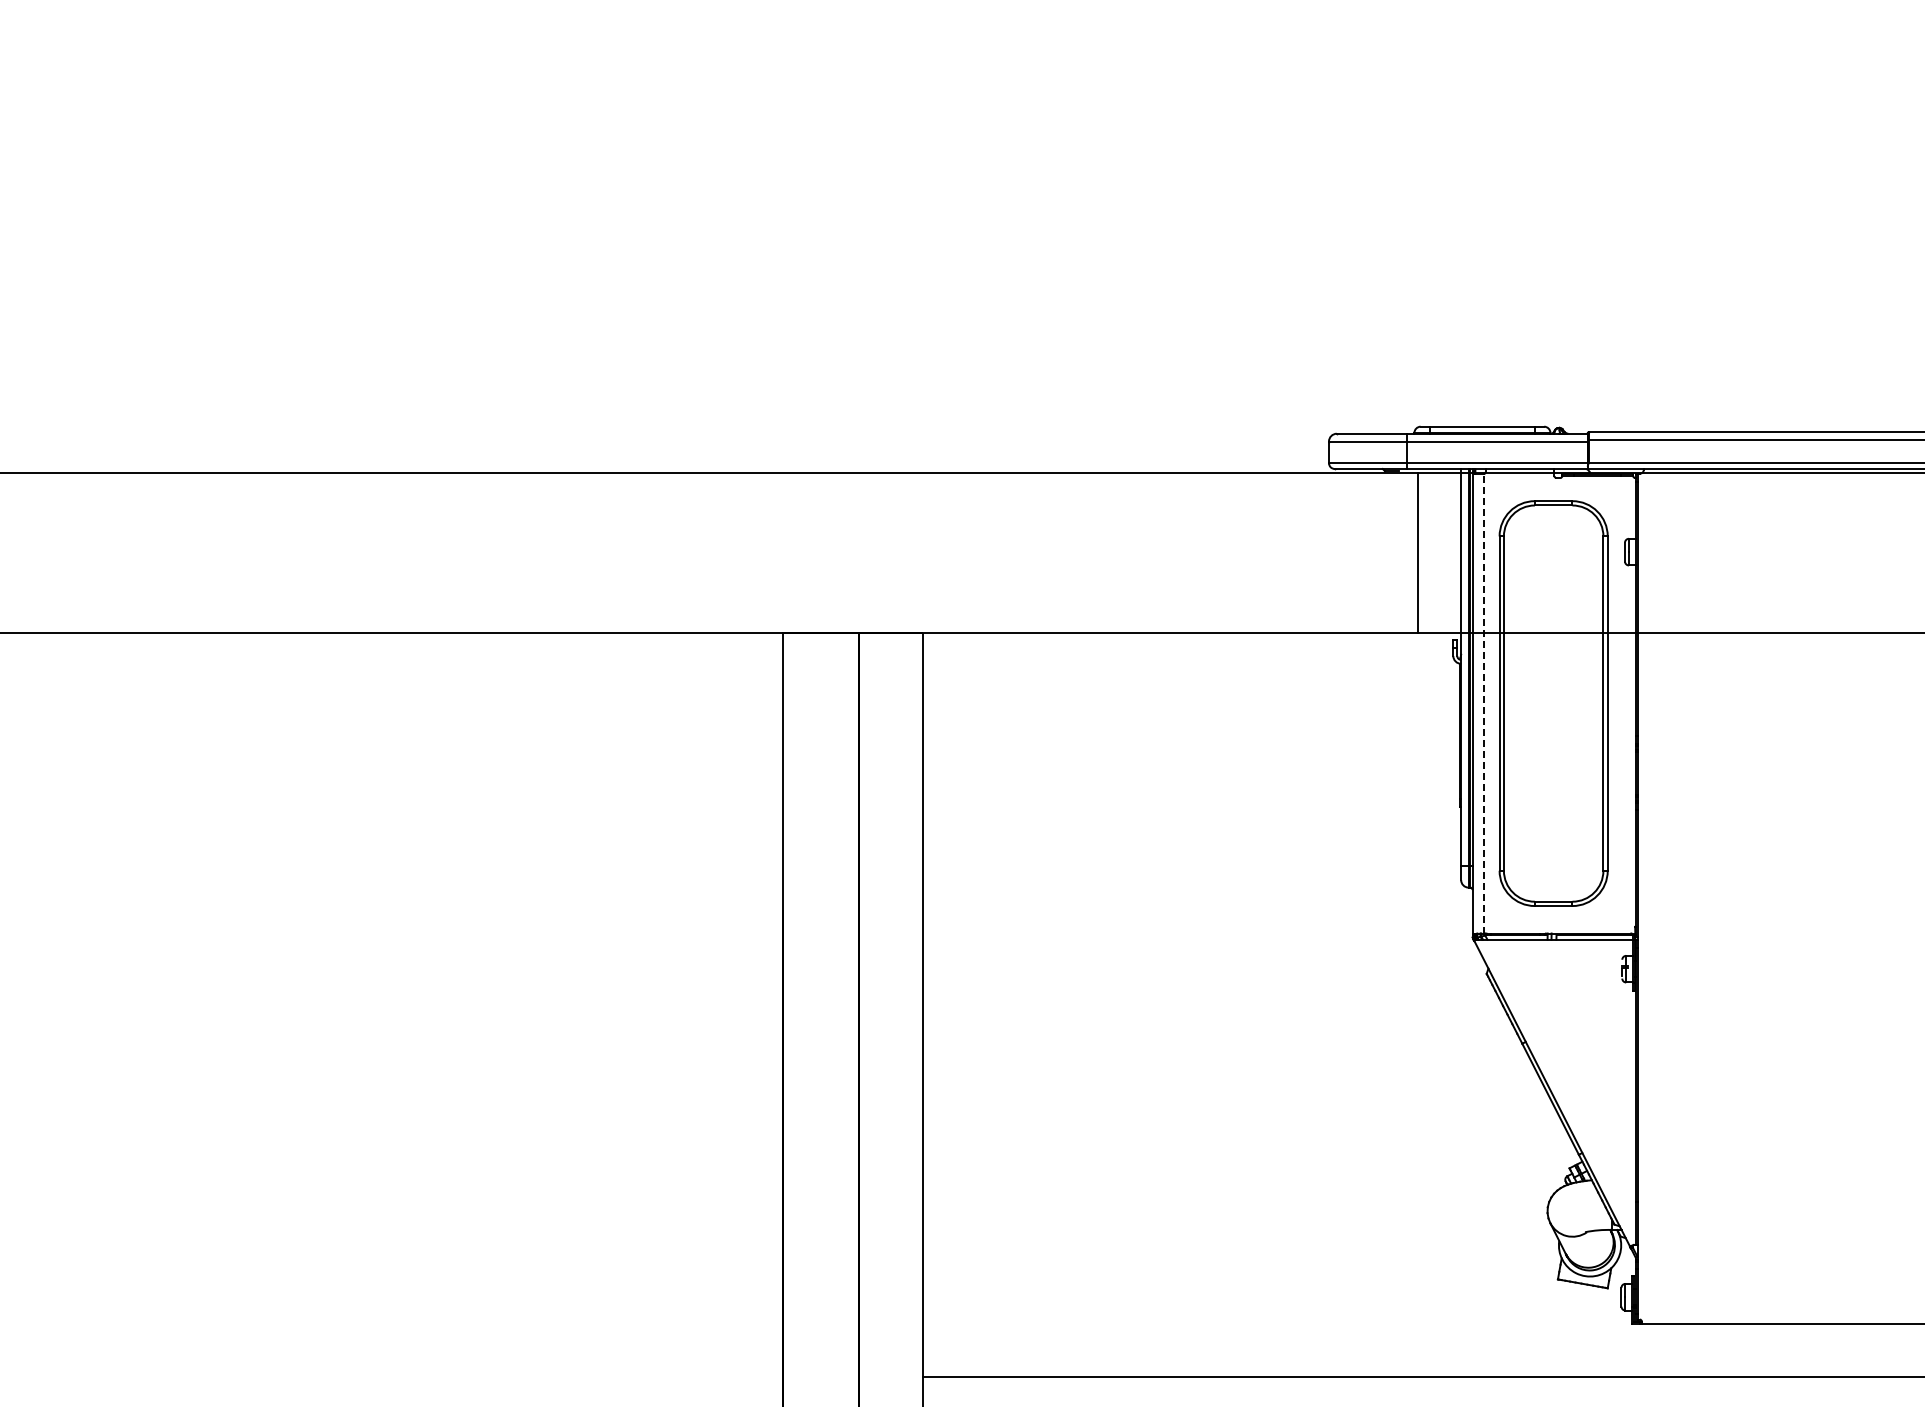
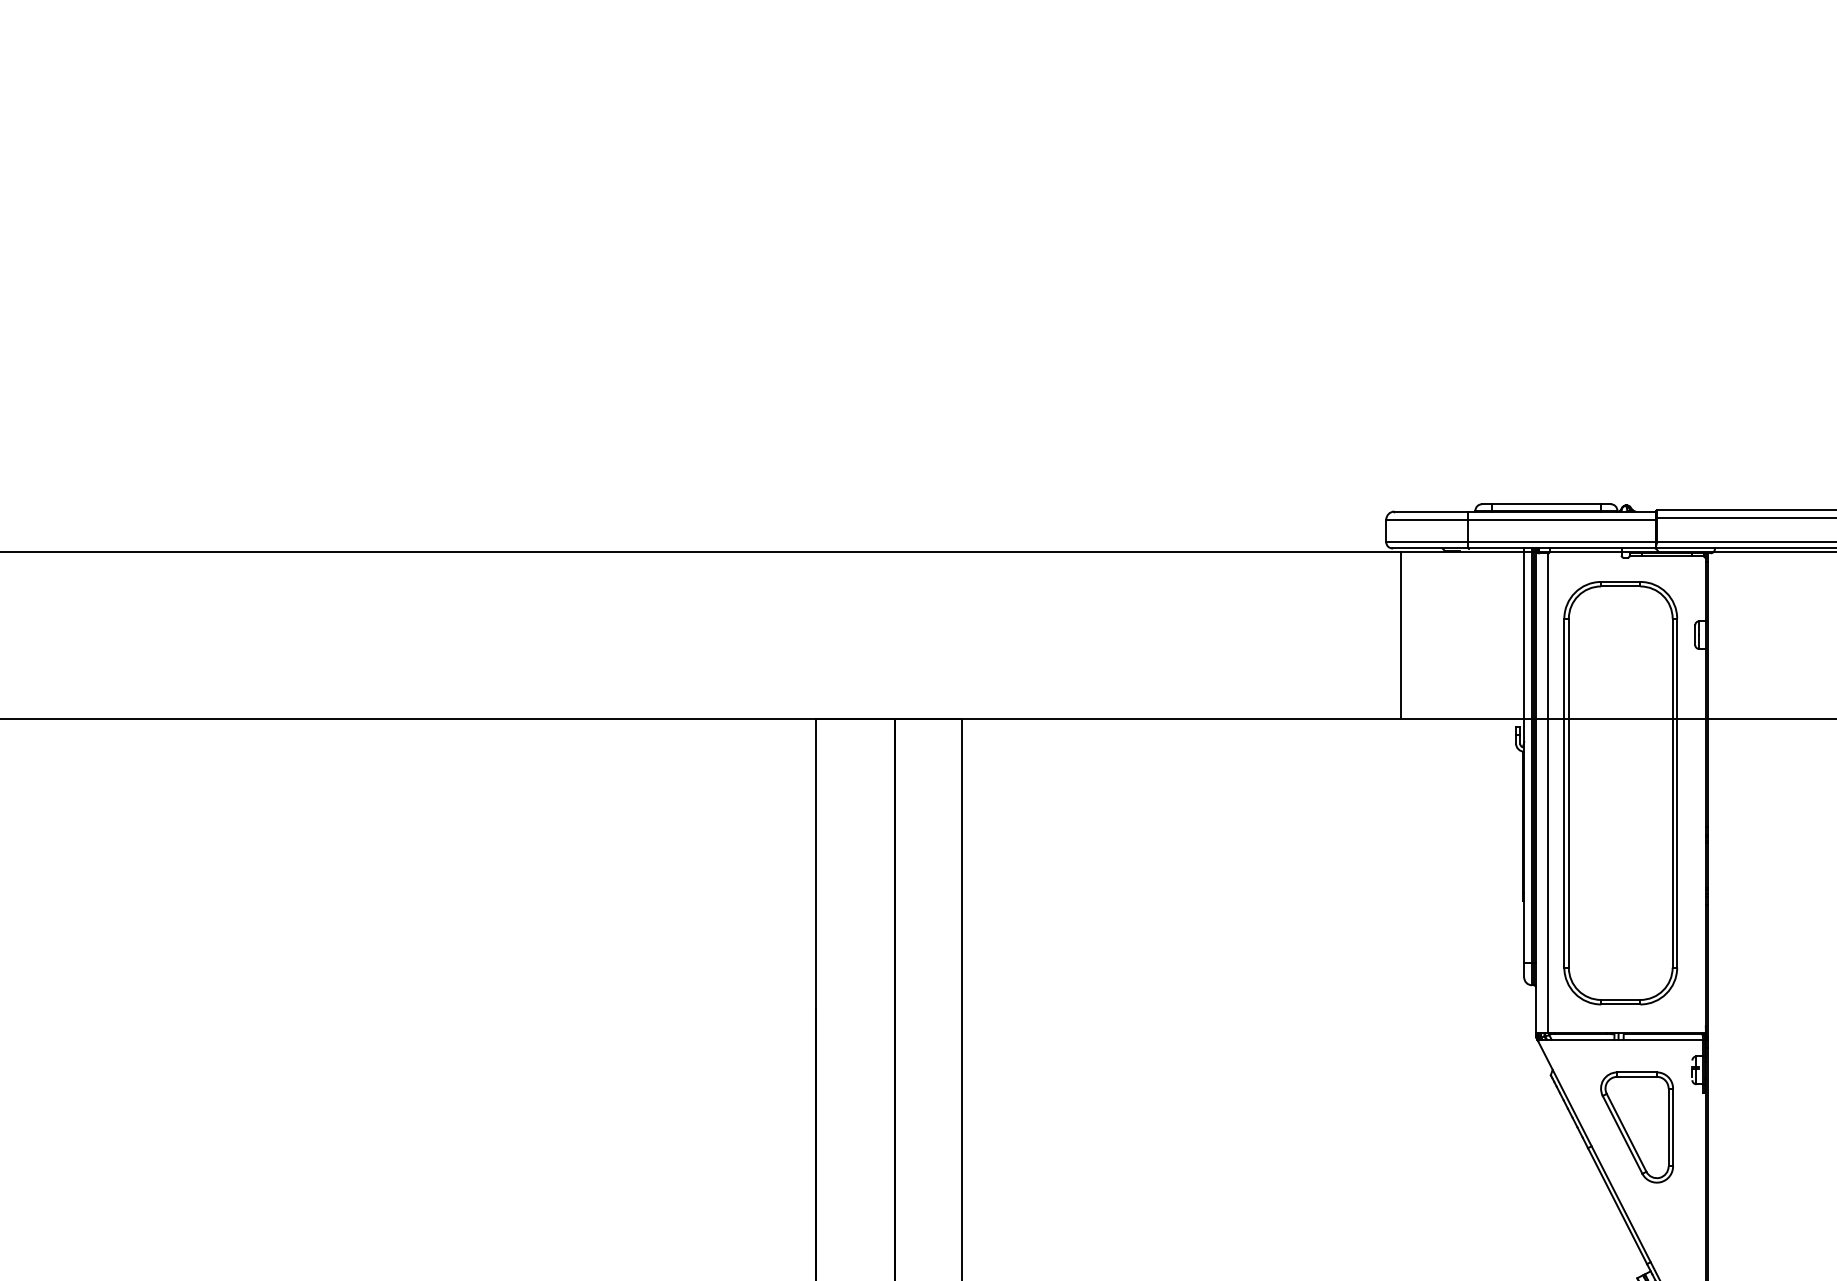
line: (1418, 552) -> (1401, 635), moved
line: (1484, 703) -> (1548, 793), dashed -> solid
part: (1568, 1023) -> (1636, 1127), added

